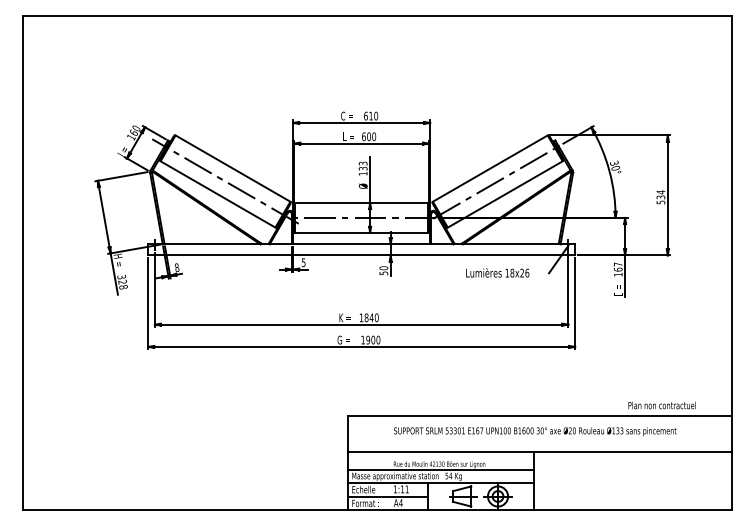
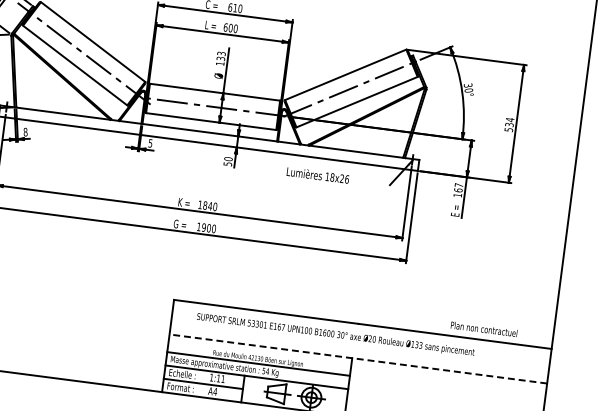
text: (497, 272) -> (317, 174), moved
text: (535, 431) -> (336, 335), moved
line: (539, 451) -> (357, 358), solid -> dashed

